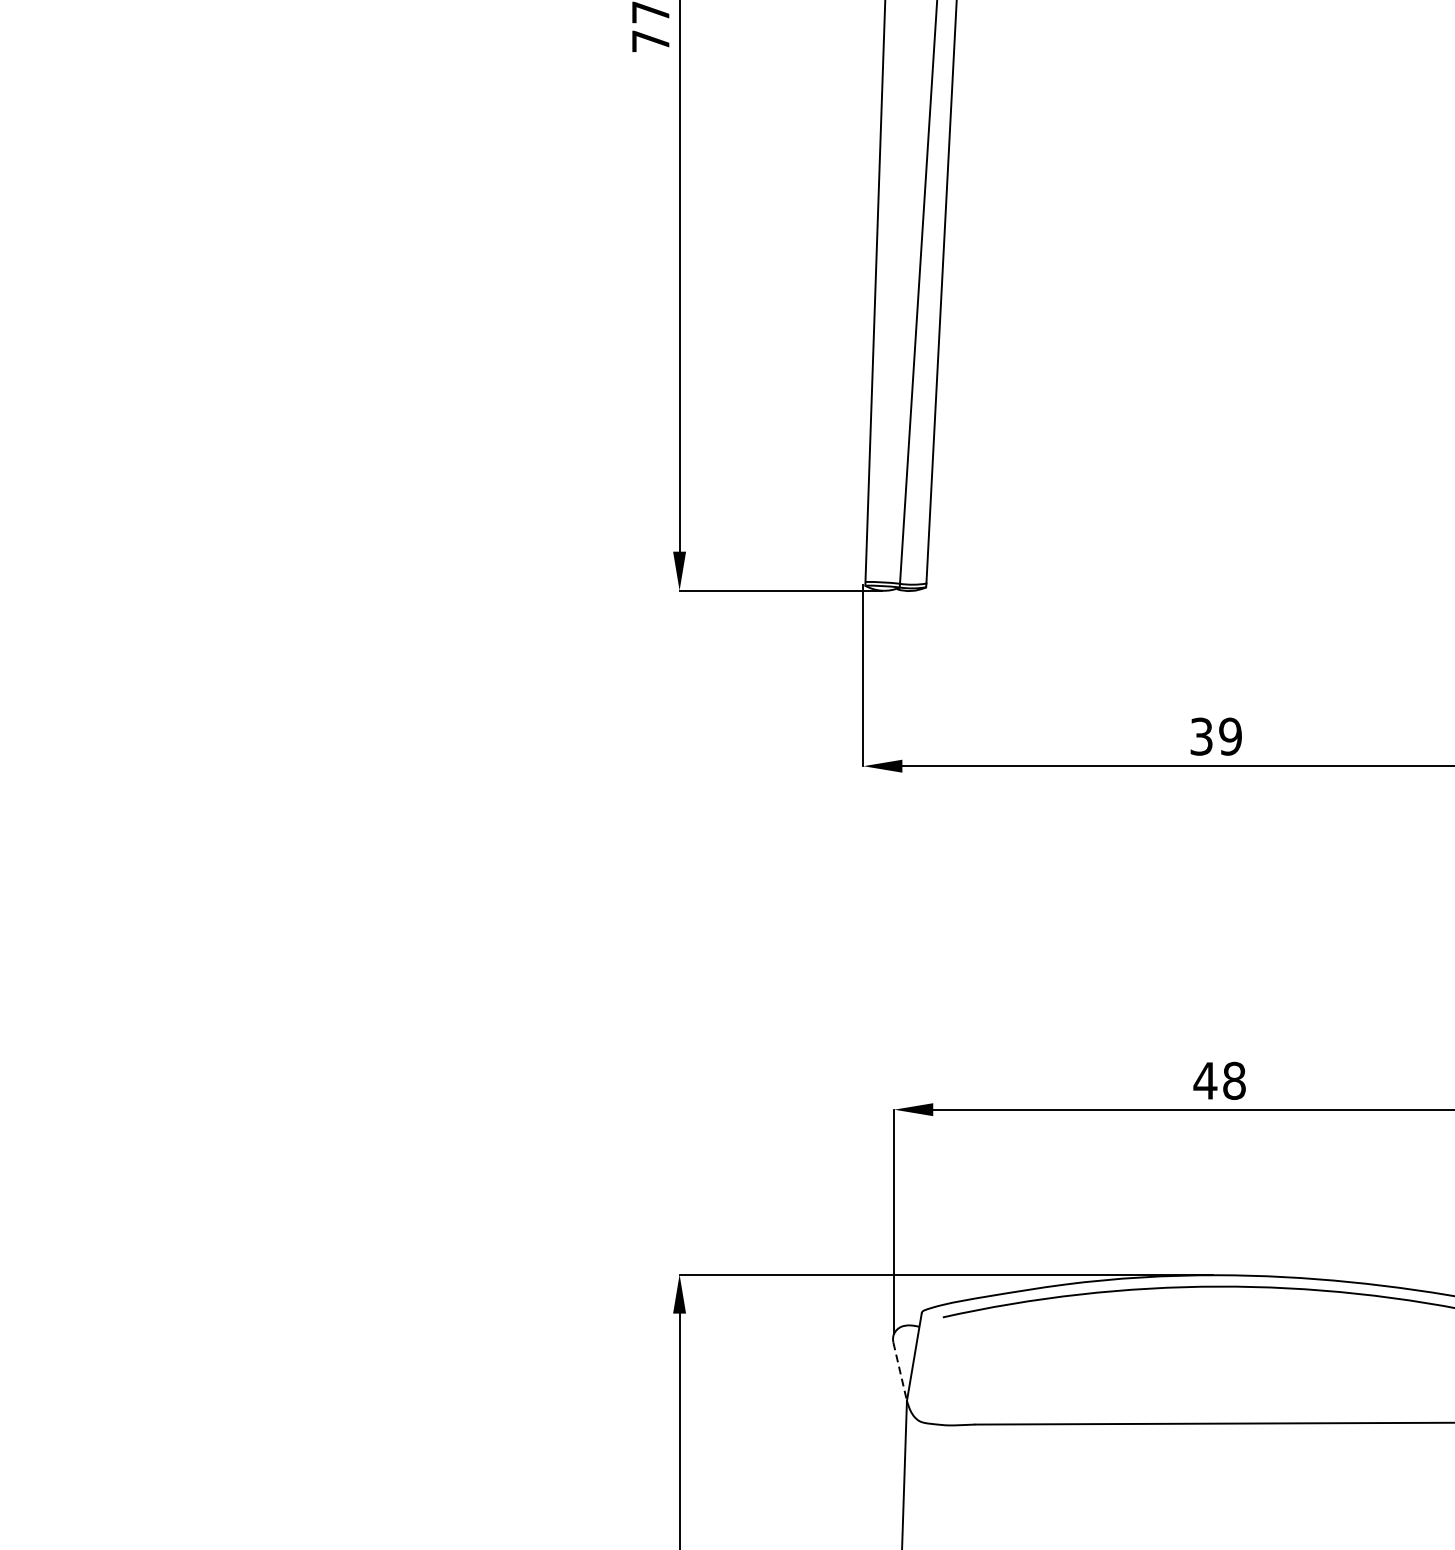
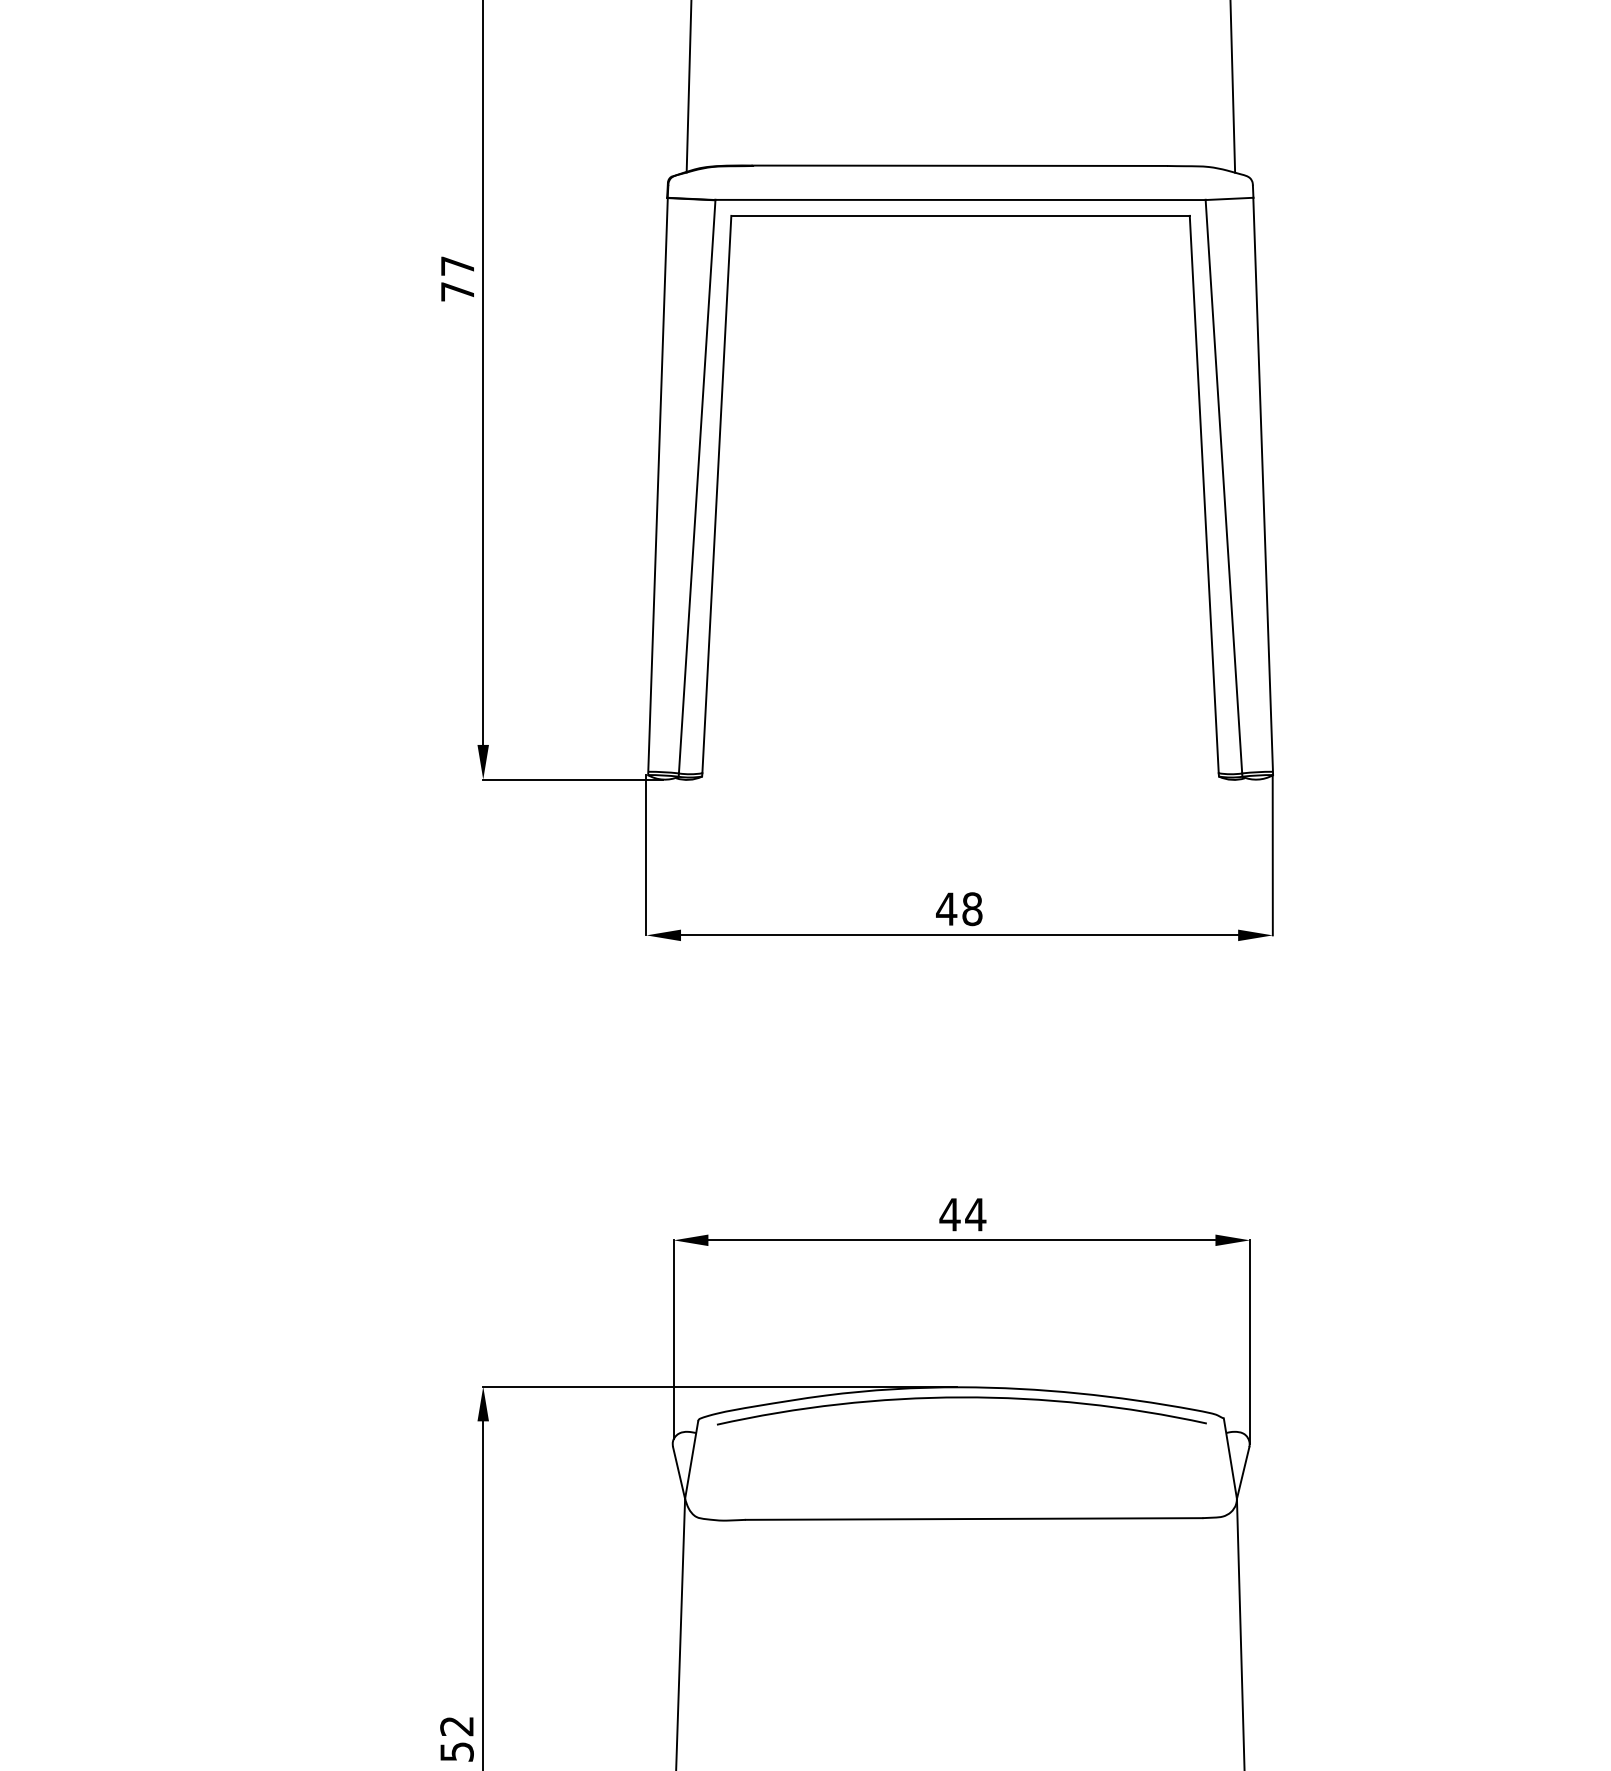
text: (1216, 737) -> (959, 909), 39 -> 48
text: (1234, 1080) -> (975, 1214), 48 -> 44
line: (900, 1371) -> (679, 1472), dashed -> solid

